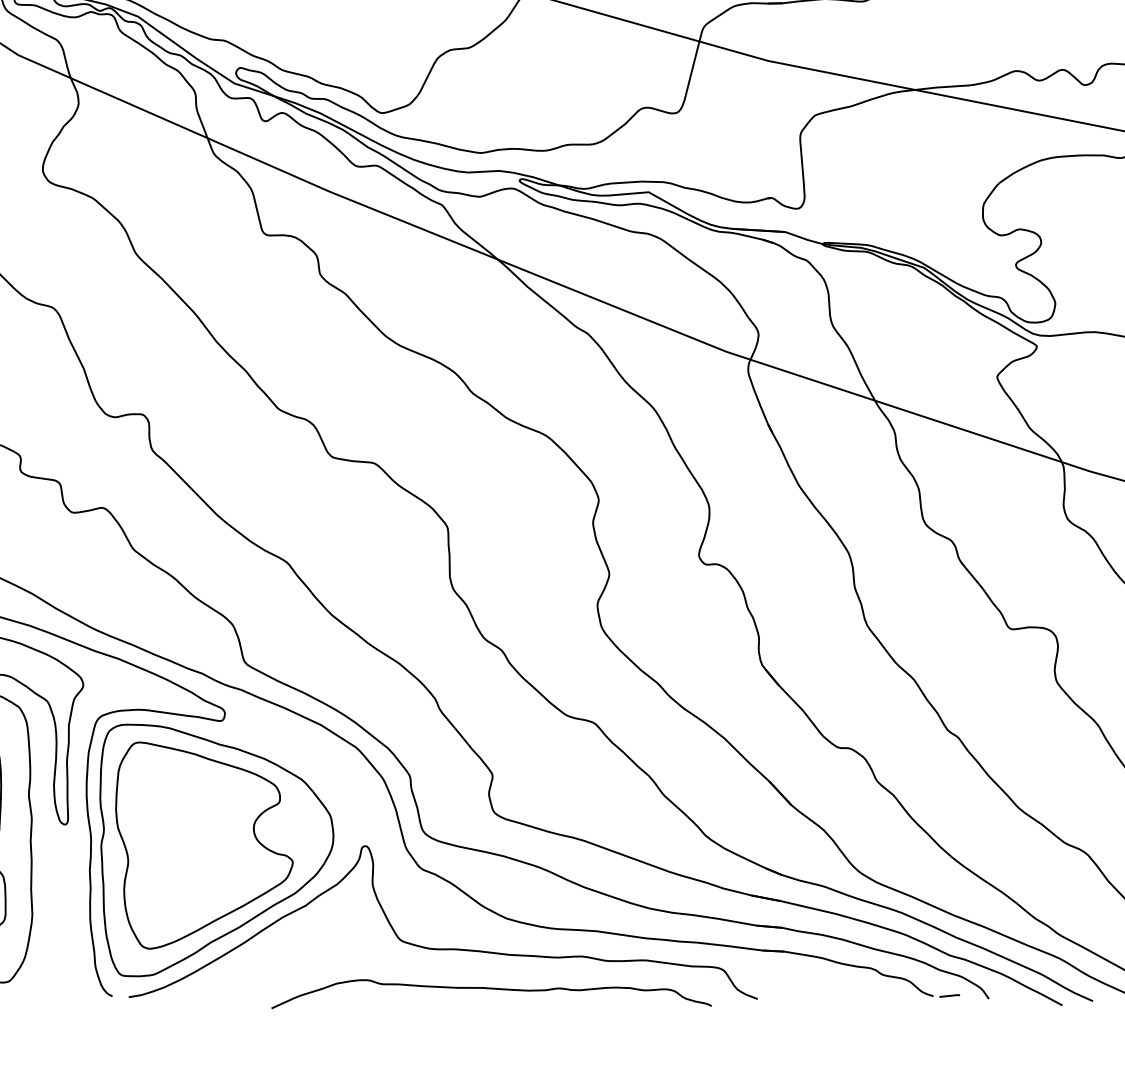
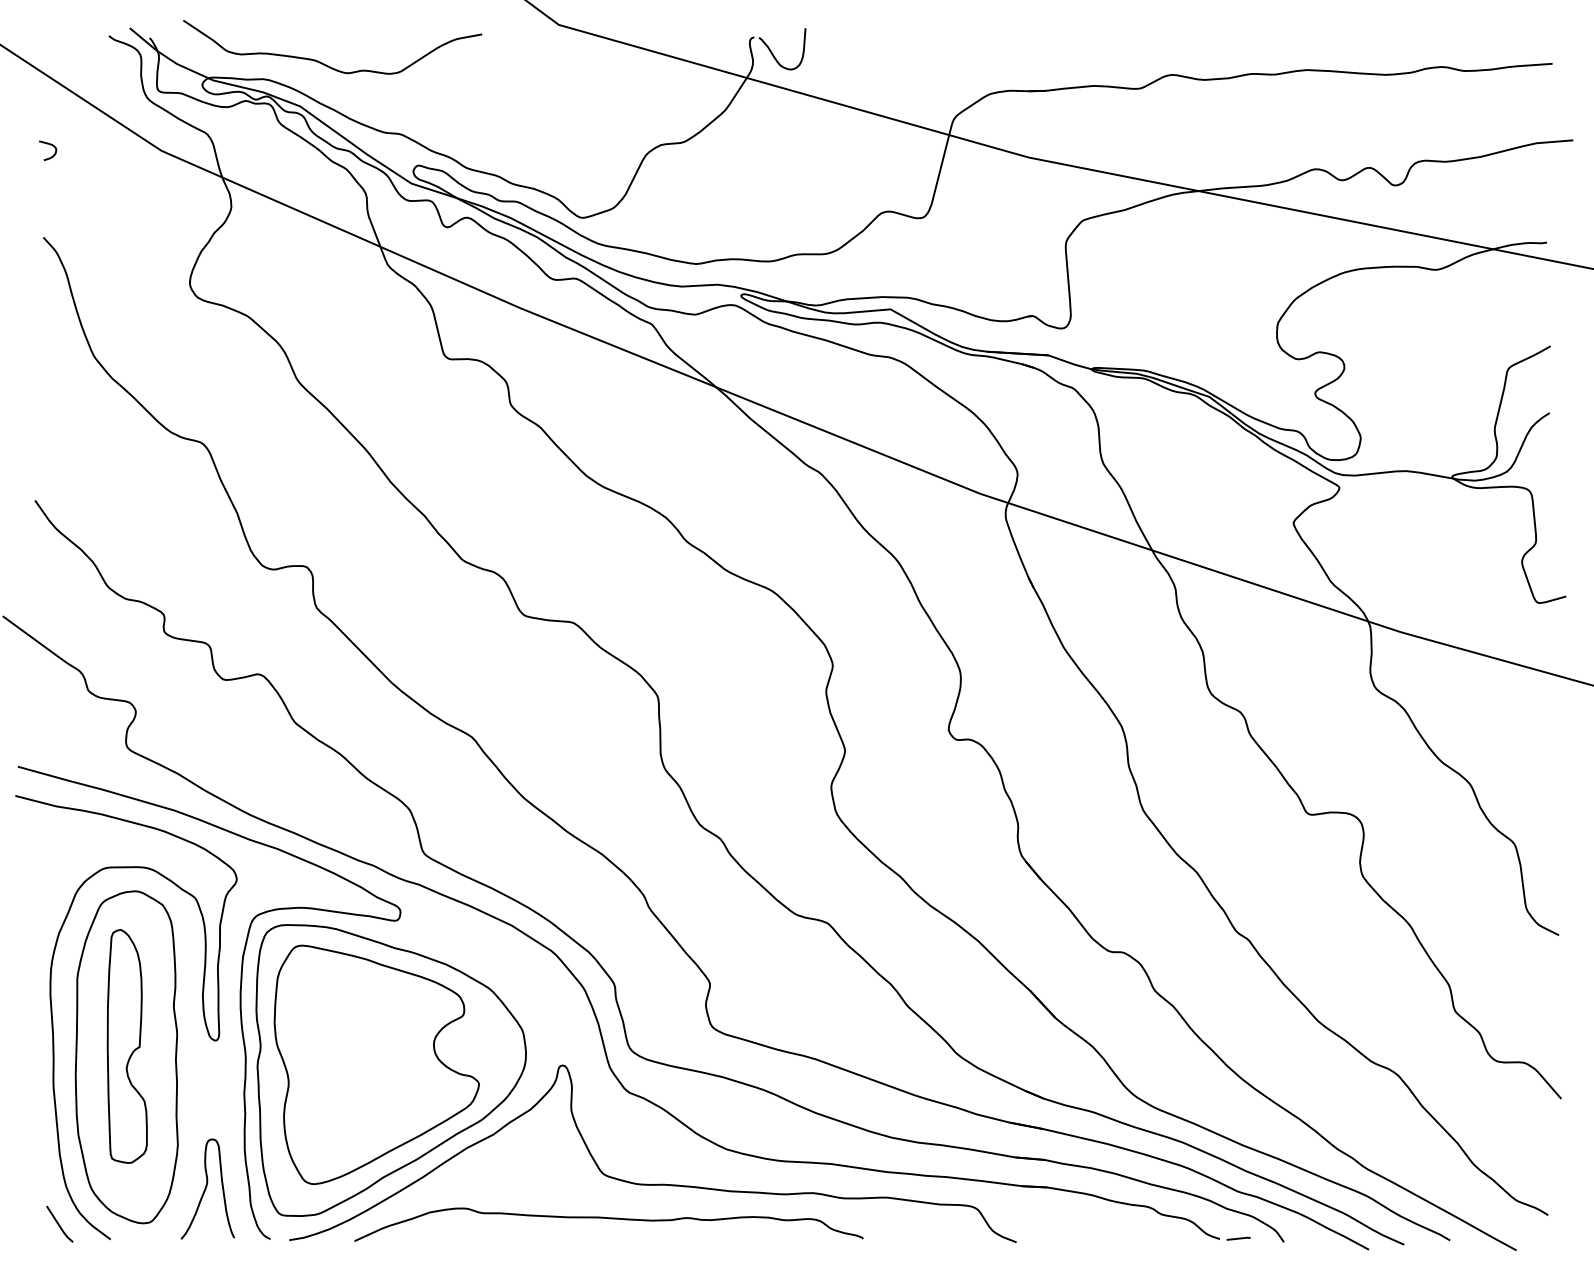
curve: (57, 952) -> (206, 1188), added
curve: (492, 989) -> (609, 1219), moved

